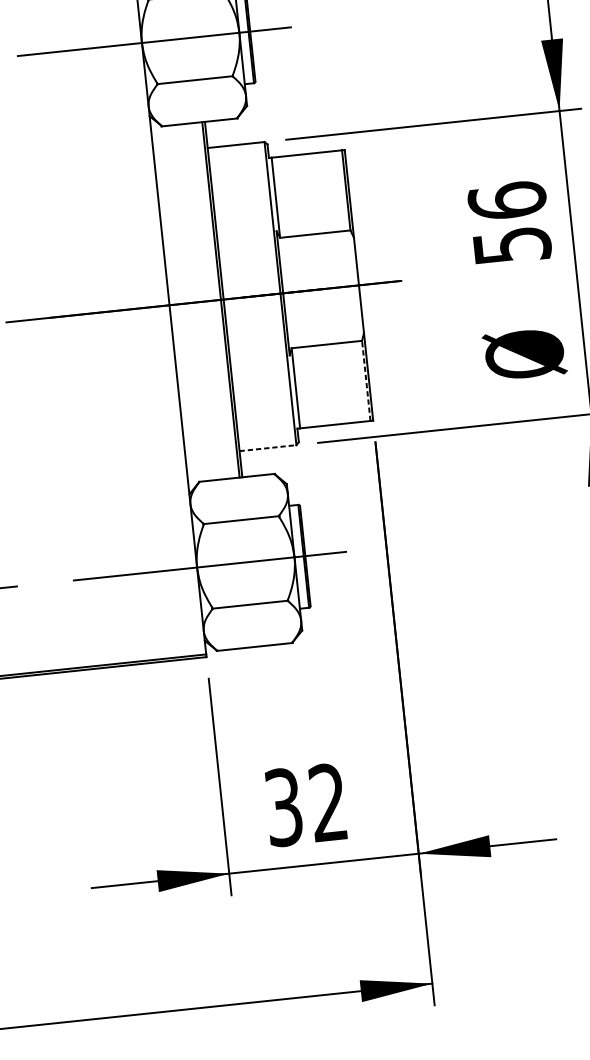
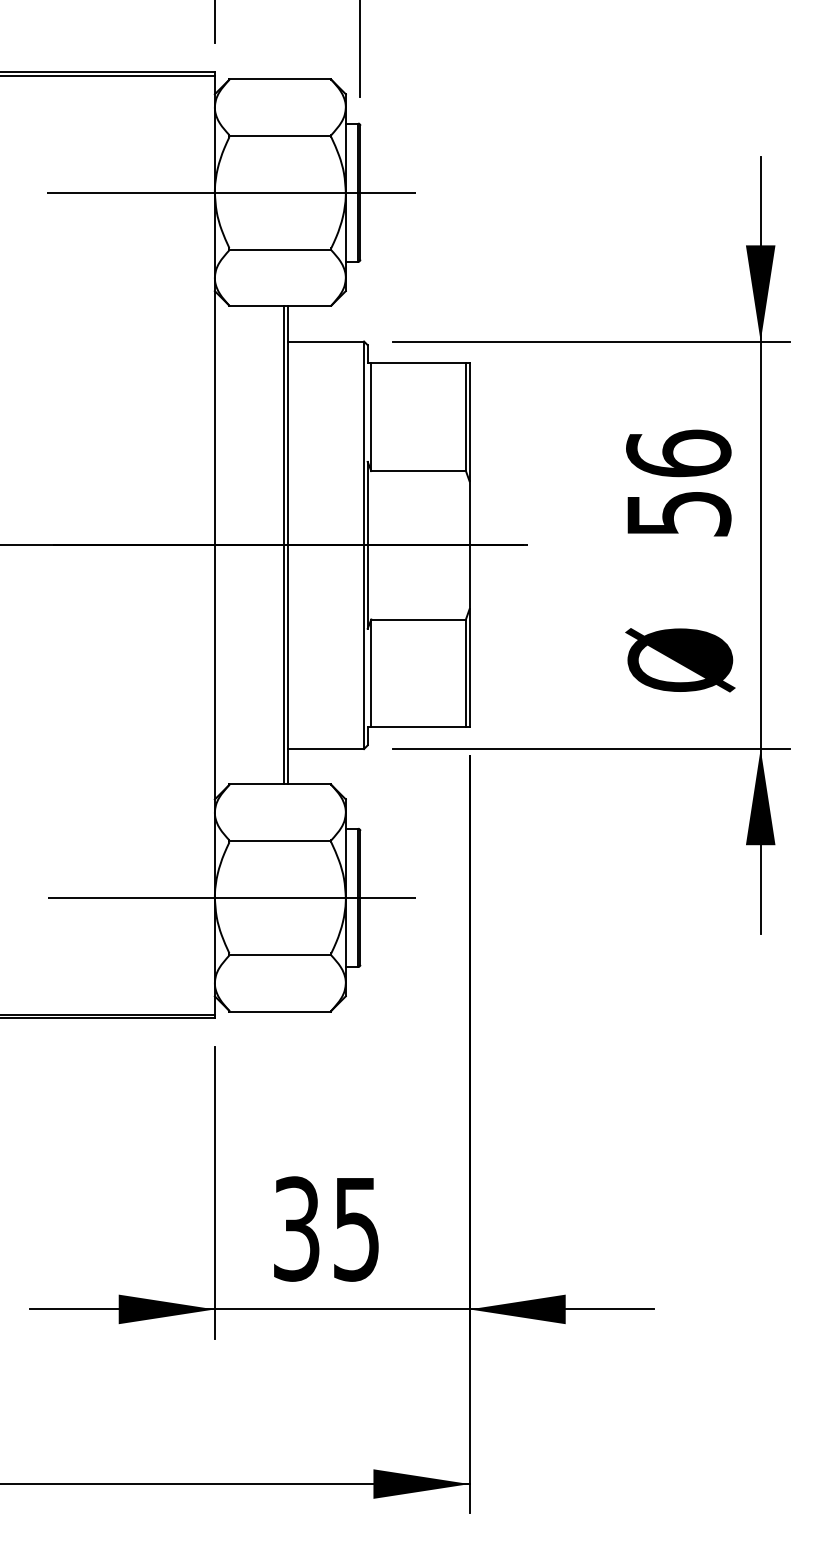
line: (365, 381) -> (465, 673), dashed -> solid
line: (268, 448) -> (326, 749), dashed -> solid
text: (327, 802) -> (355, 1228), 32 -> 35

